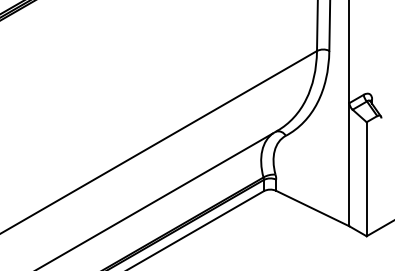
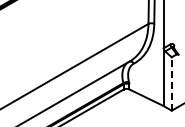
line: (366, 178) -> (171, 83), solid -> dashed

